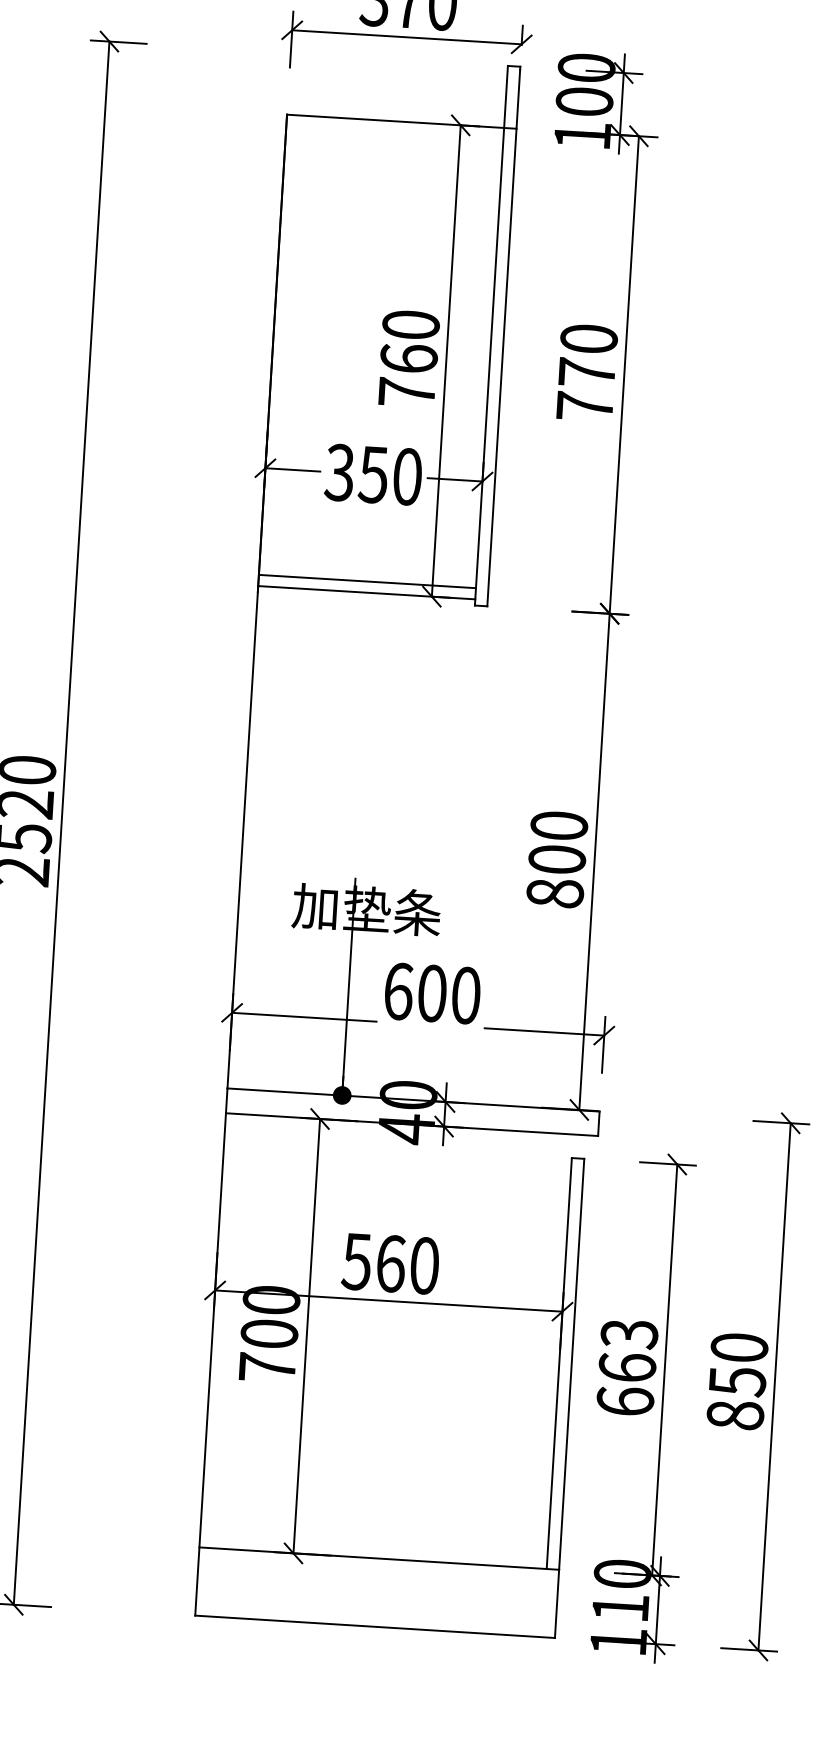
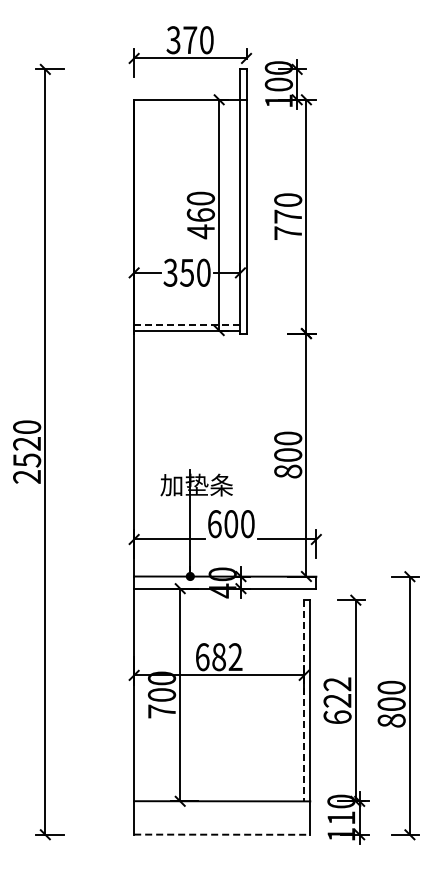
text: (406, 392) -> (200, 231), 760 -> 460
line: (367, 582) -> (187, 325), solid -> dashed
text: (389, 1264) -> (218, 657), 560 -> 682
text: (628, 1350) -> (337, 692), 663 -> 622
line: (559, 1362) -> (304, 700), solid -> dashed
text: (737, 1382) -> (391, 704), 850 -> 800
line: (375, 1626) -> (222, 834), solid -> dashed

